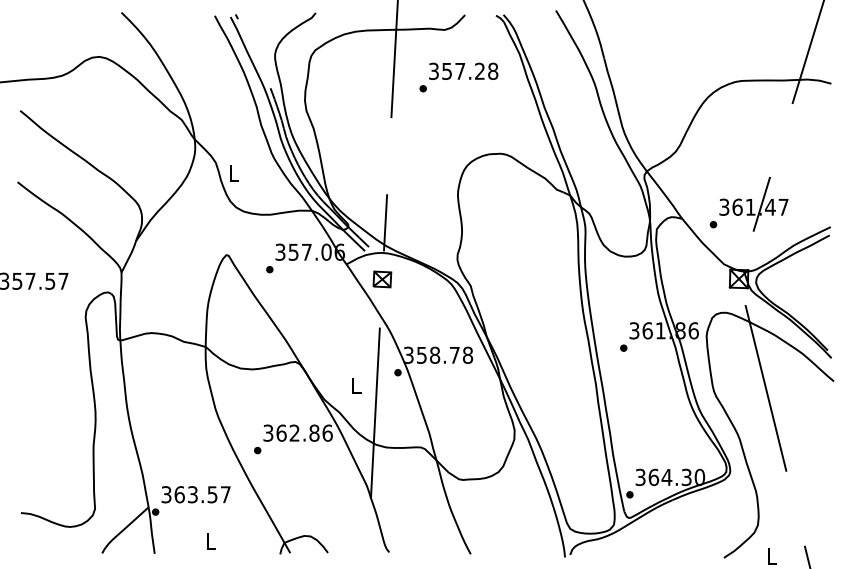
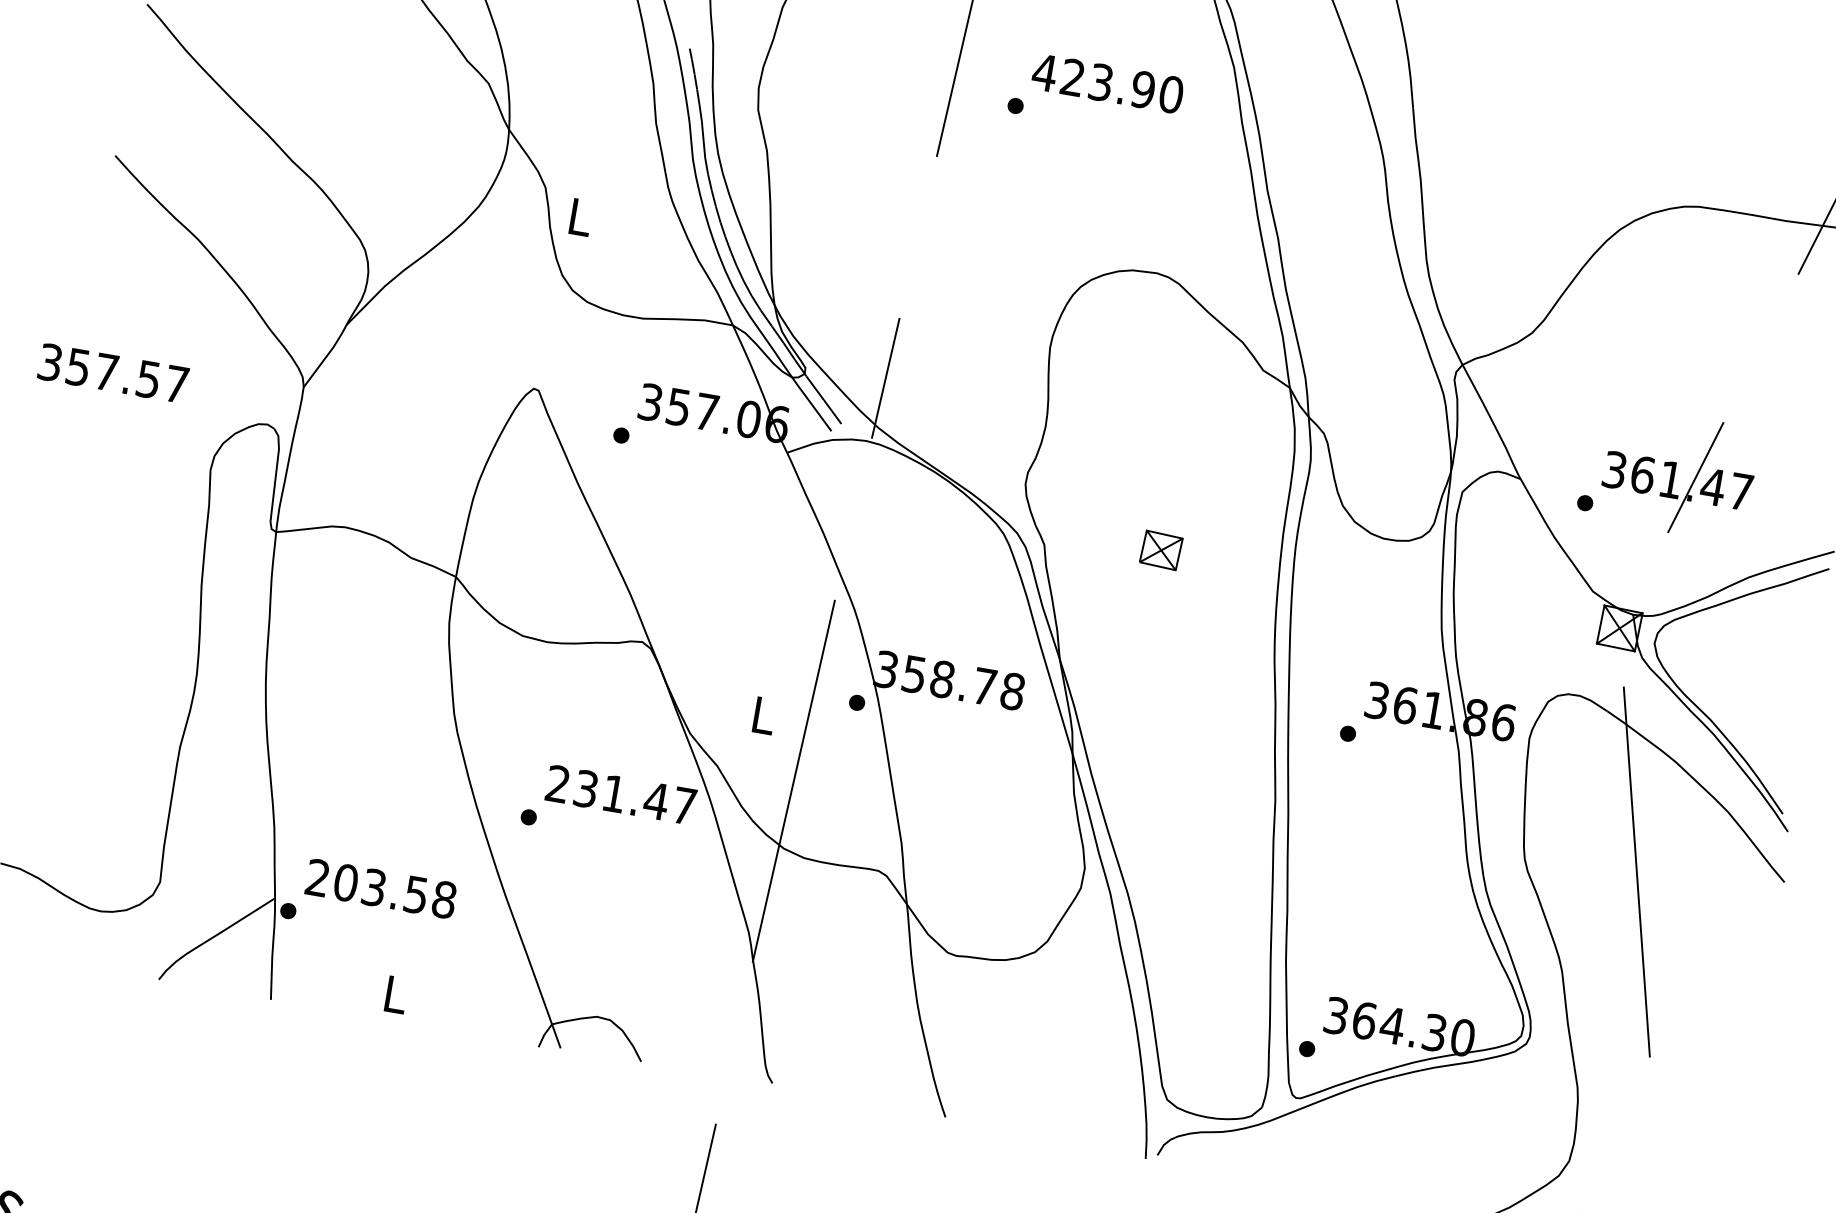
text: (463, 70) -> (1108, 81), 357.28 -> 423.90
part: (382, 279) -> (1161, 550), moved
text: (297, 432) -> (620, 793), 362.86 -> 231.47
text: (195, 494) -> (379, 888), 363.57 -> 203.58

